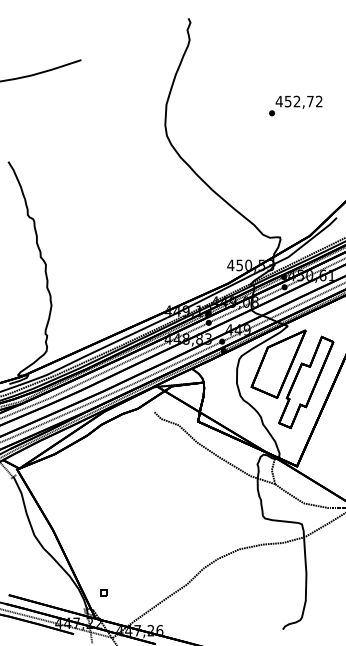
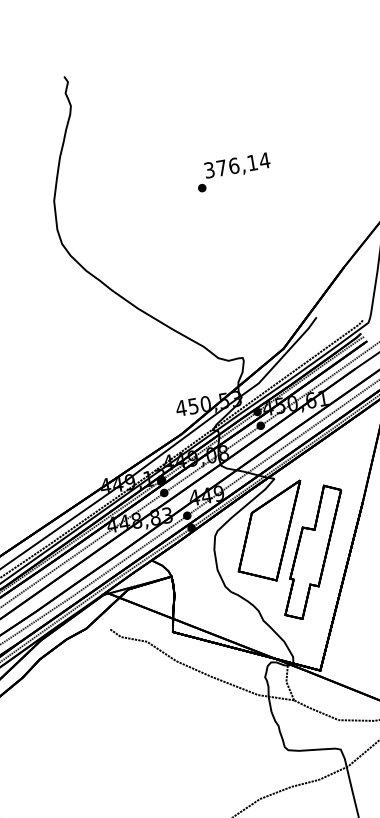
text: (298, 101) -> (236, 165), 452,72 -> 376,14

